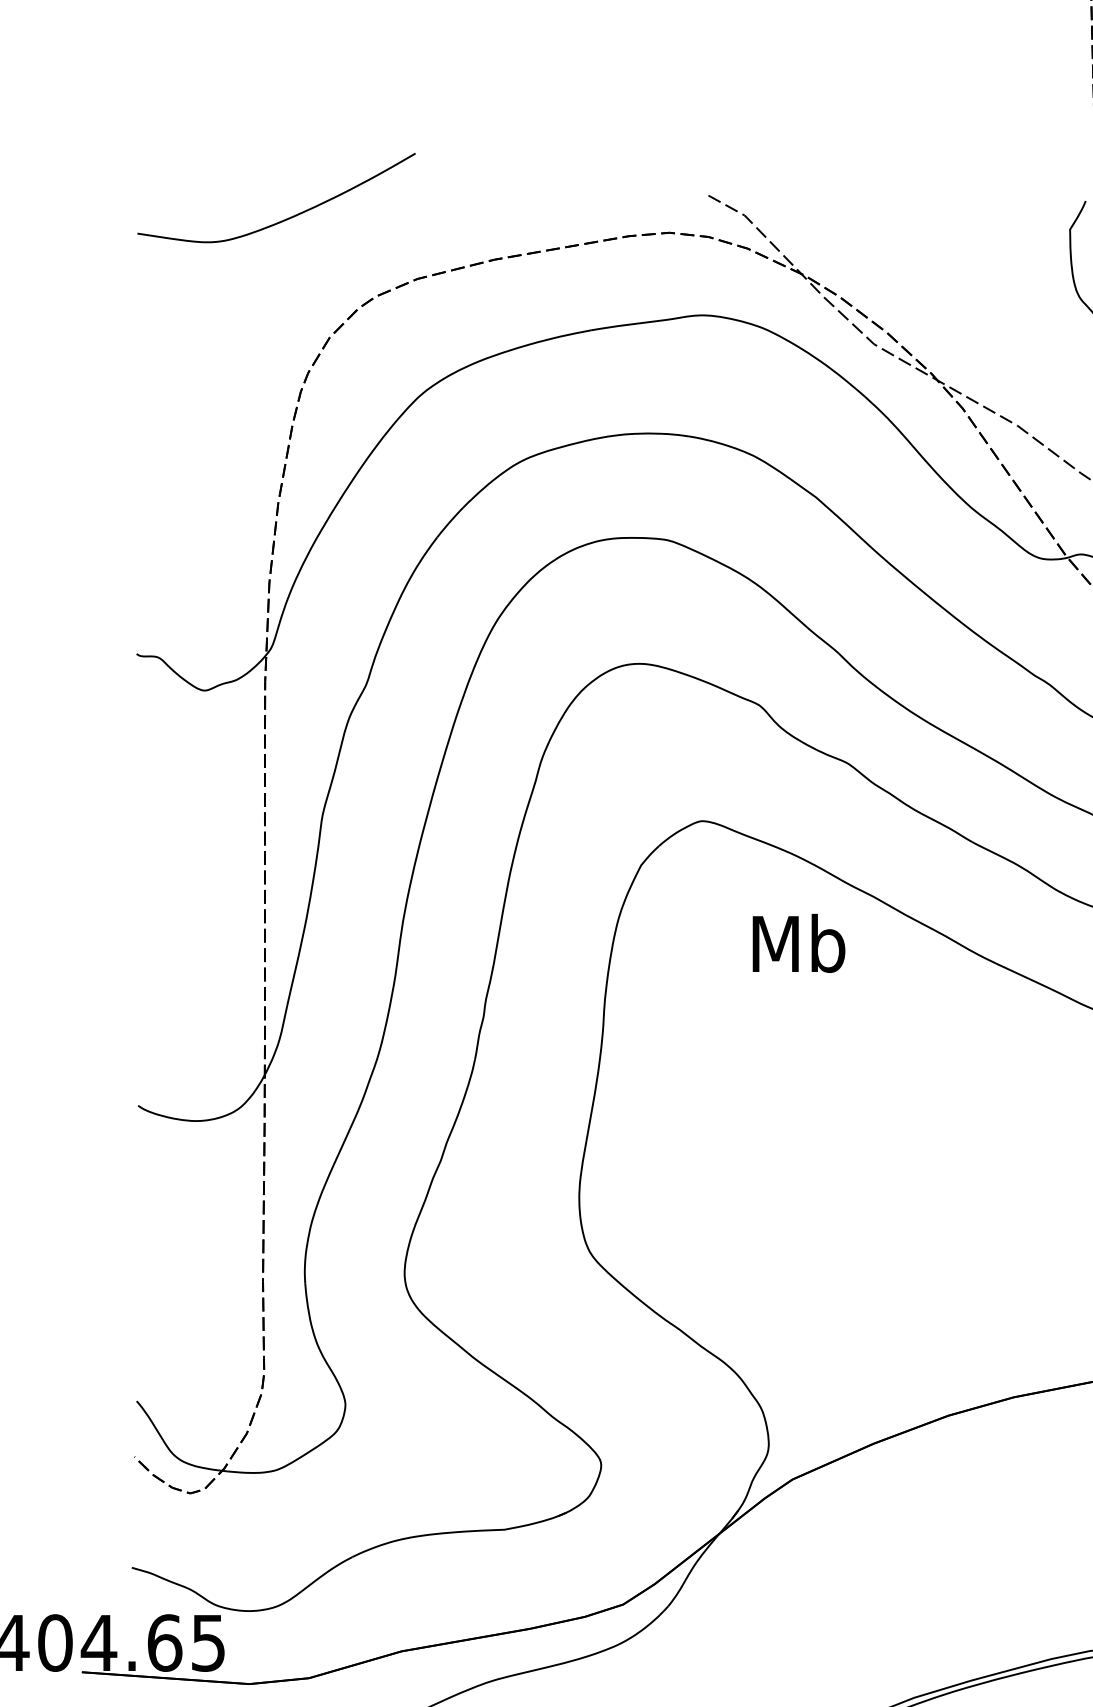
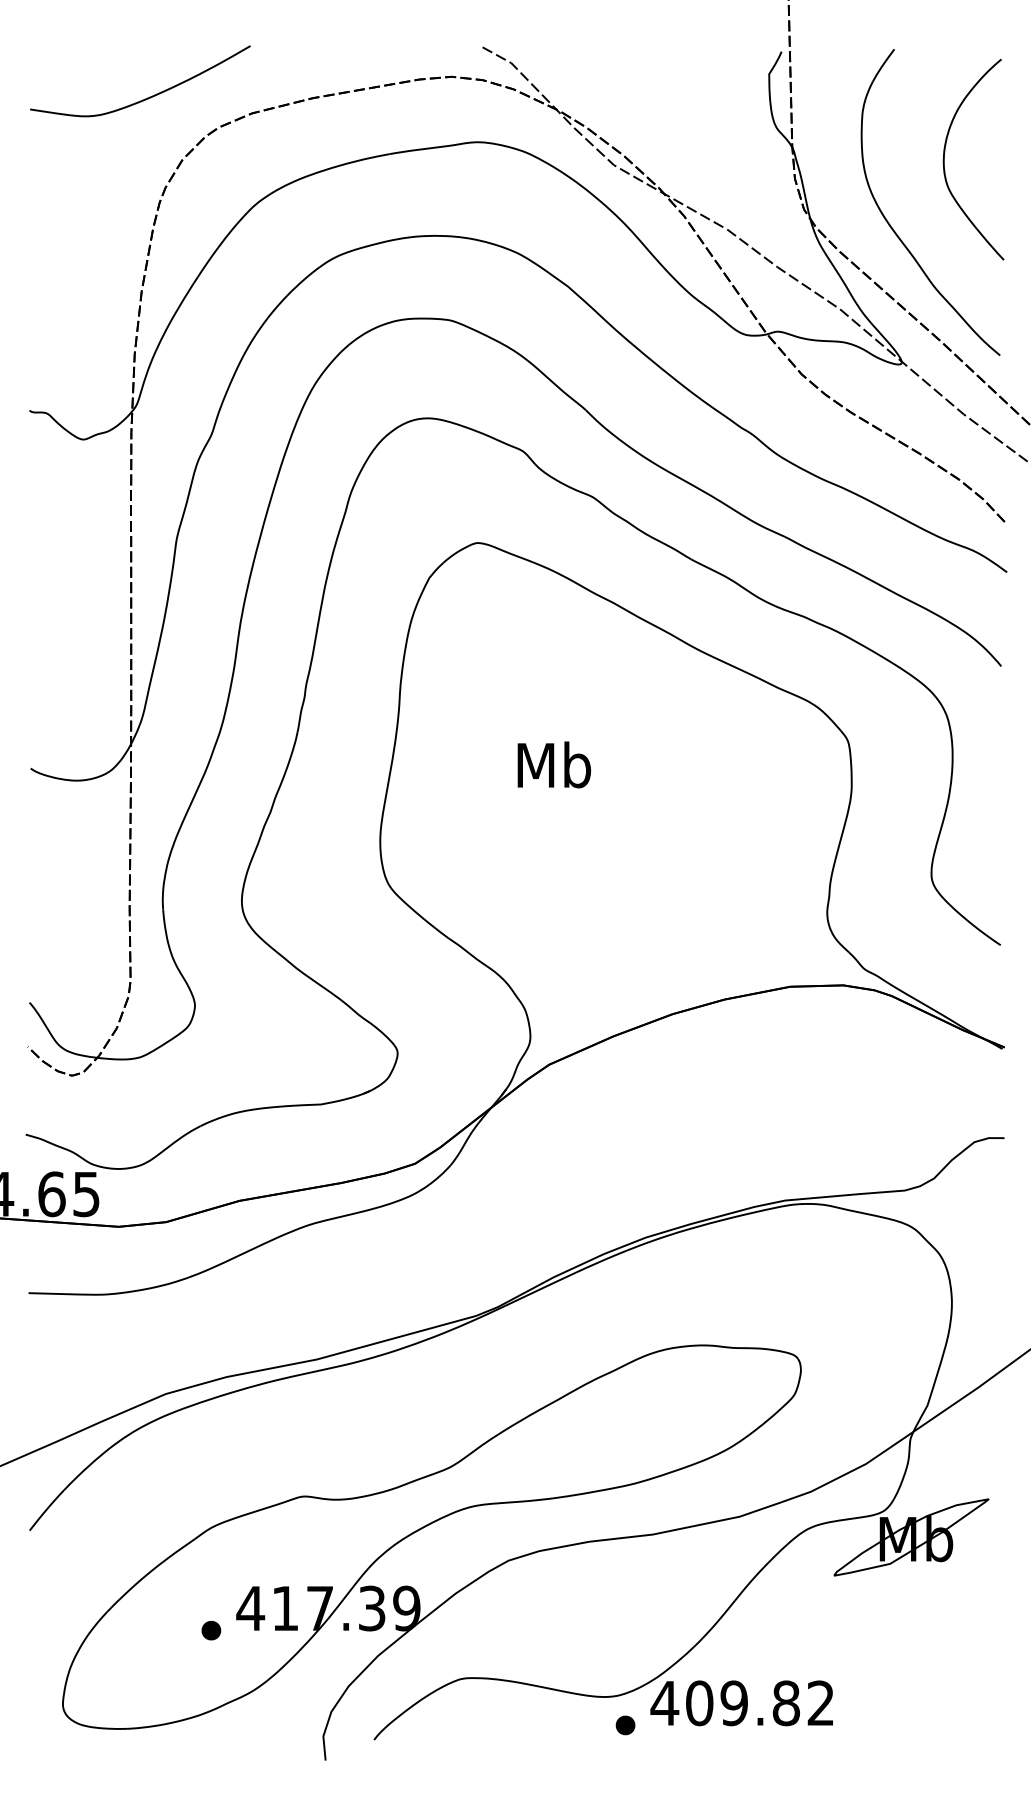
curve: (285, 218) -> (147, 97), moved
text: (797, 942) -> (553, 764), moved

